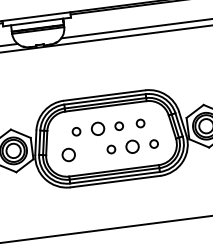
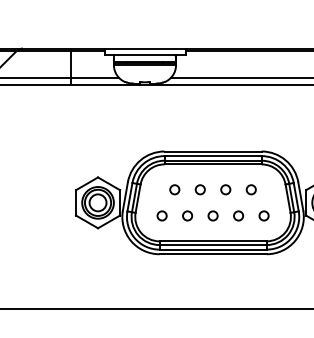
circle: (97, 128) -> (199, 189), size x0.62
circle: (132, 146) -> (238, 215), size x0.62
circle: (89, 151) -> (187, 215), added
circle: (68, 154) -> (161, 215), size x0.62

